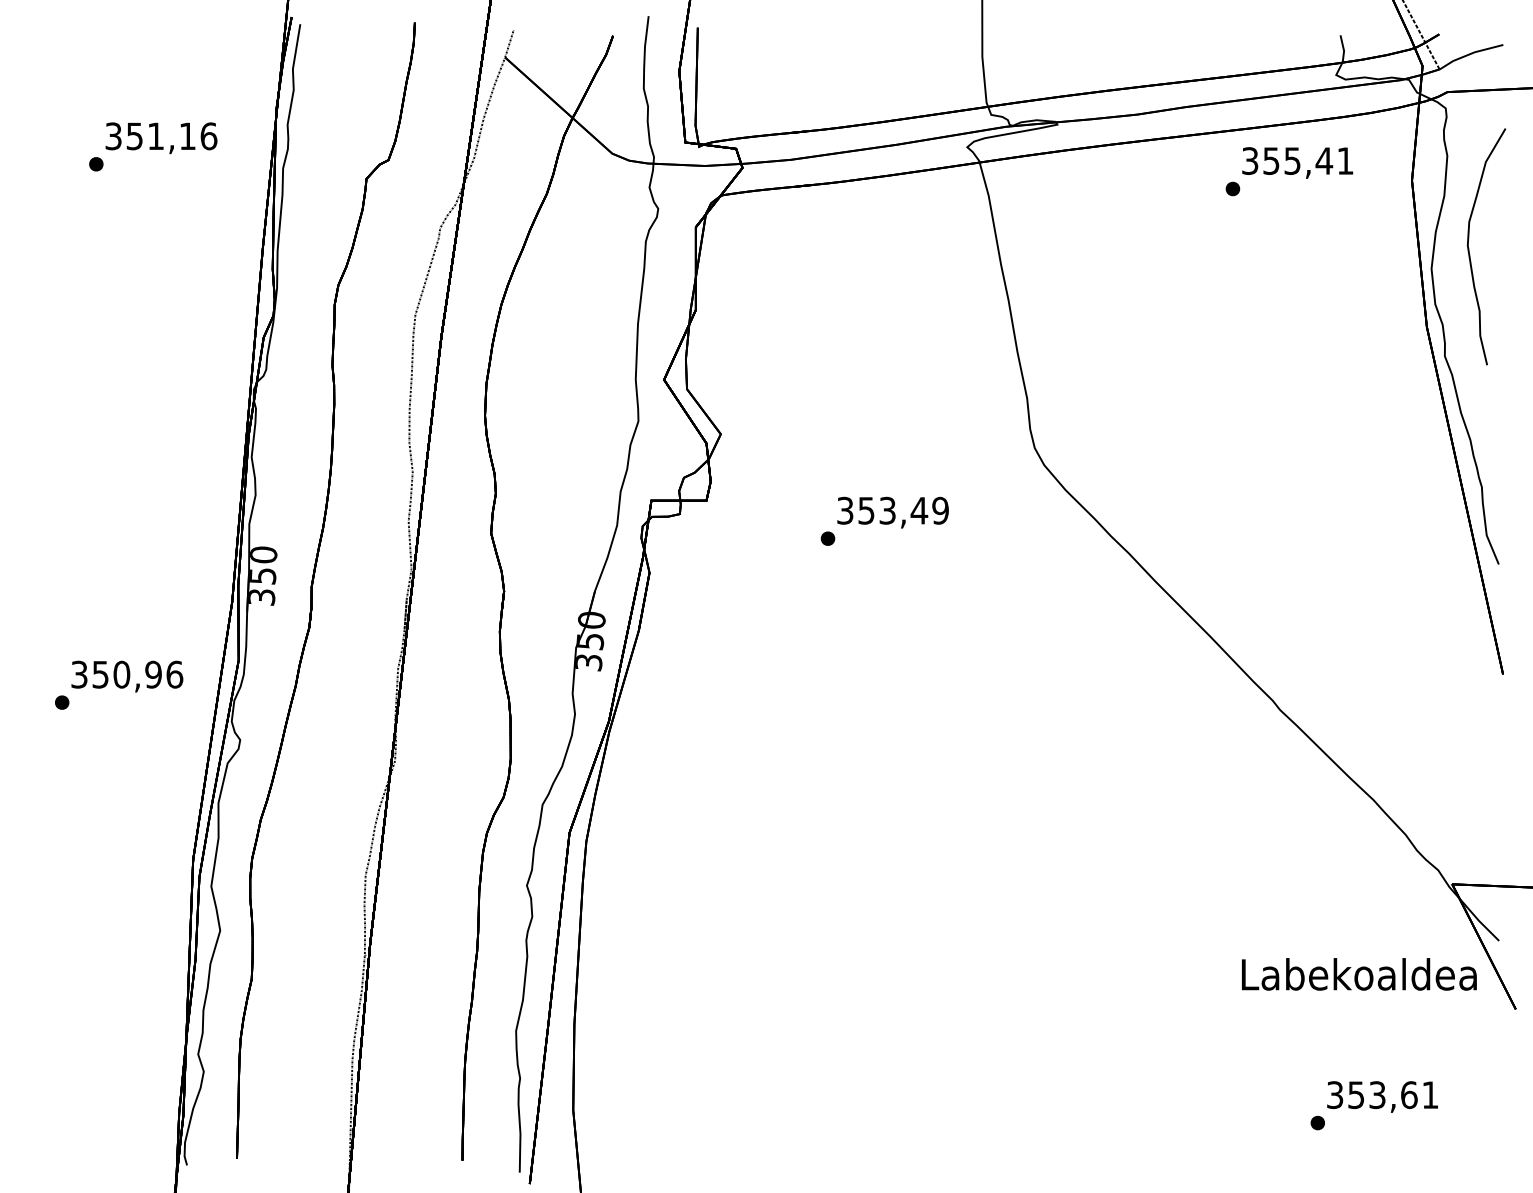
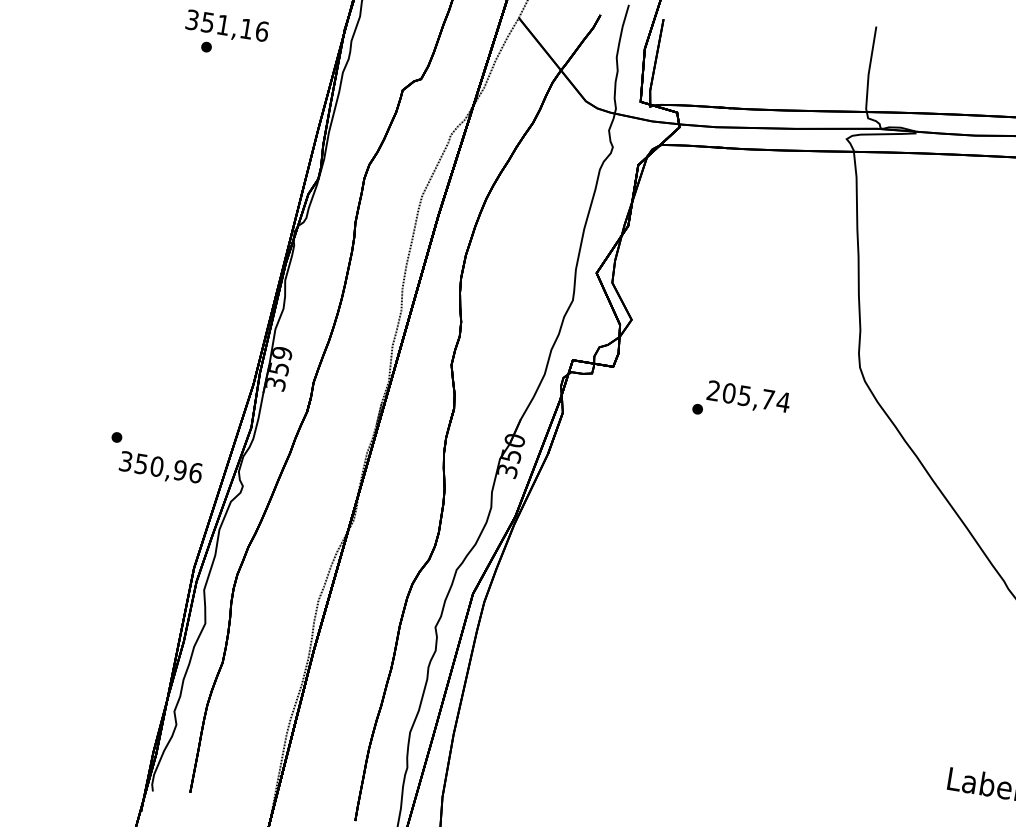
text: (161, 138) -> (227, 27), moved
text: (893, 510) -> (749, 396), 353,49 -> 205,74
text: (263, 554) -> (282, 353), 350 -> 359
text: (127, 676) -> (160, 468), moved

